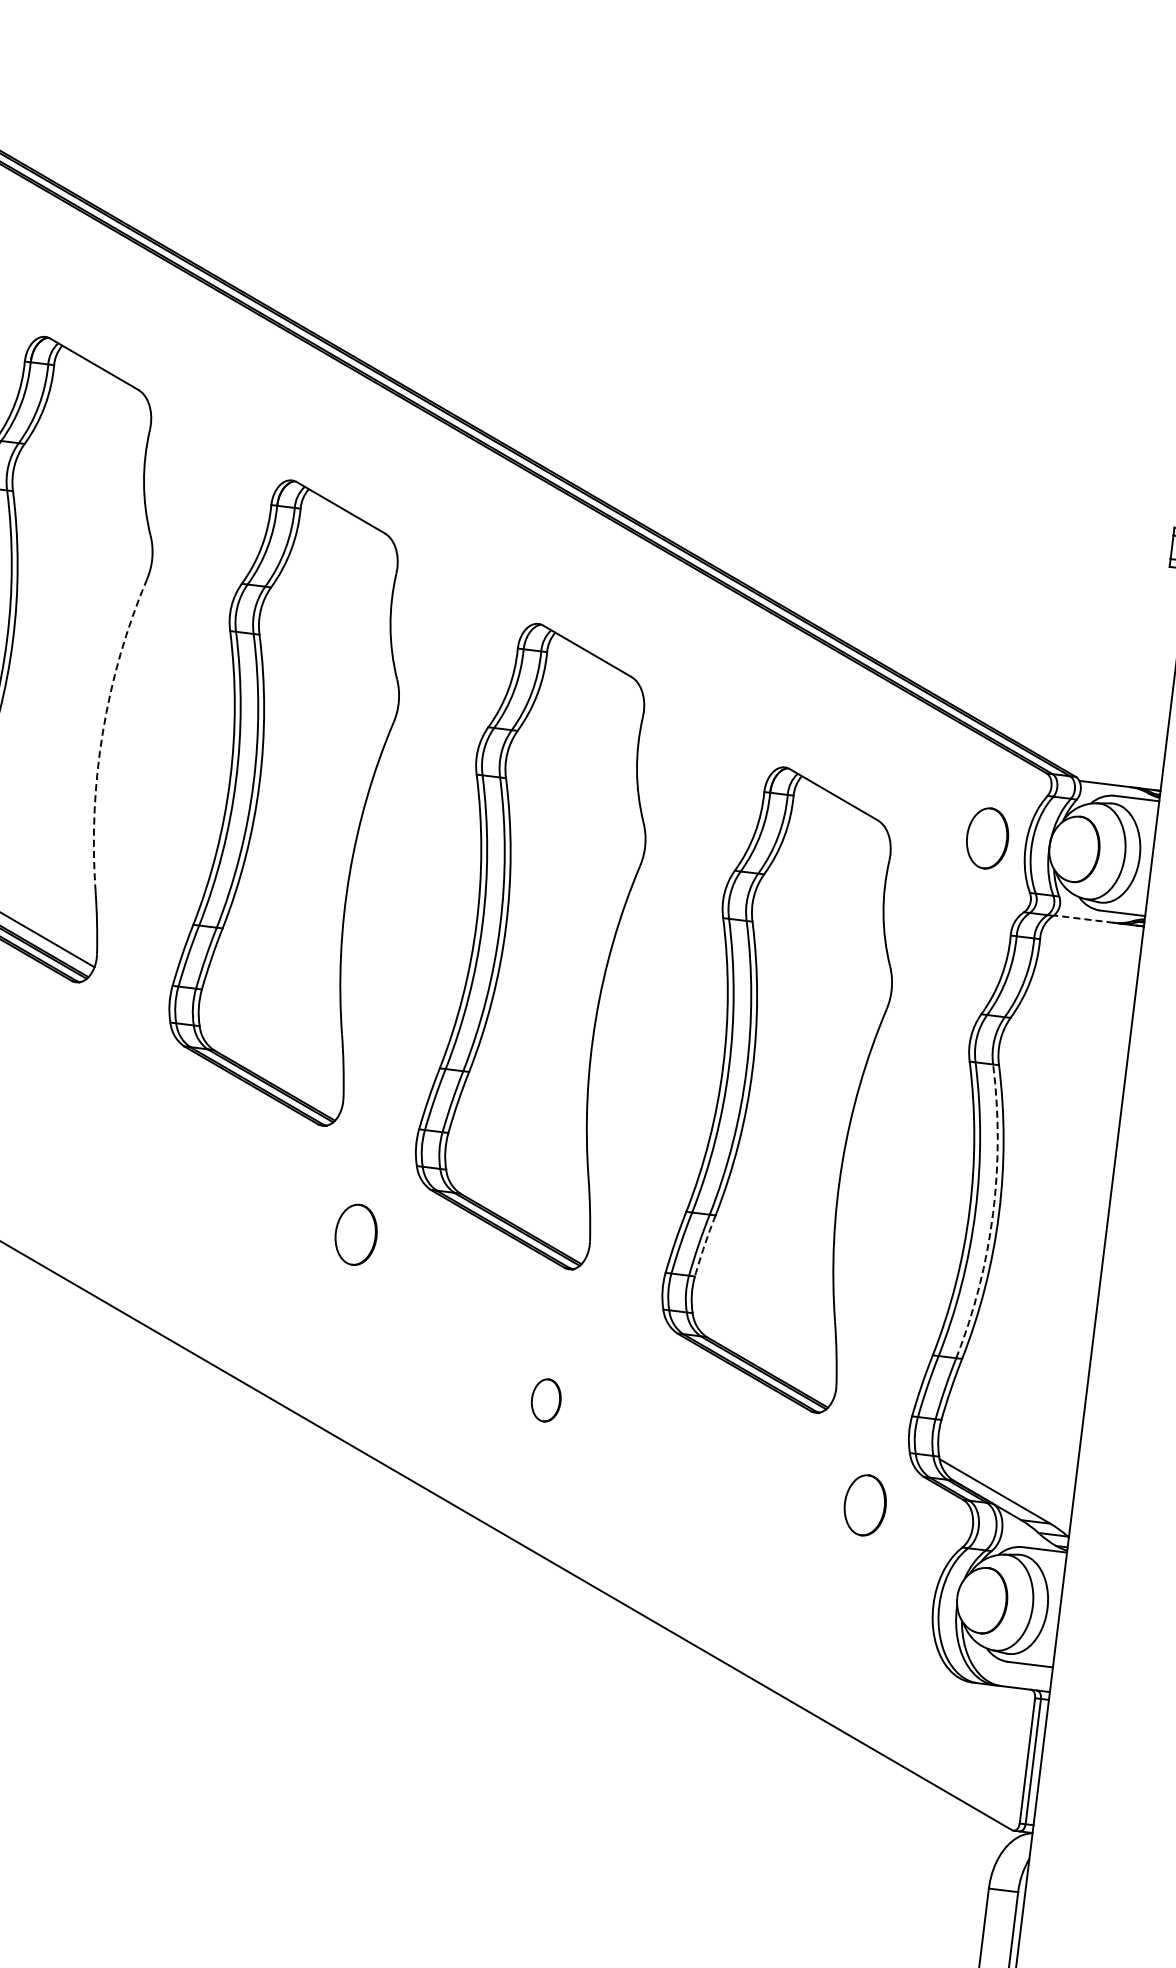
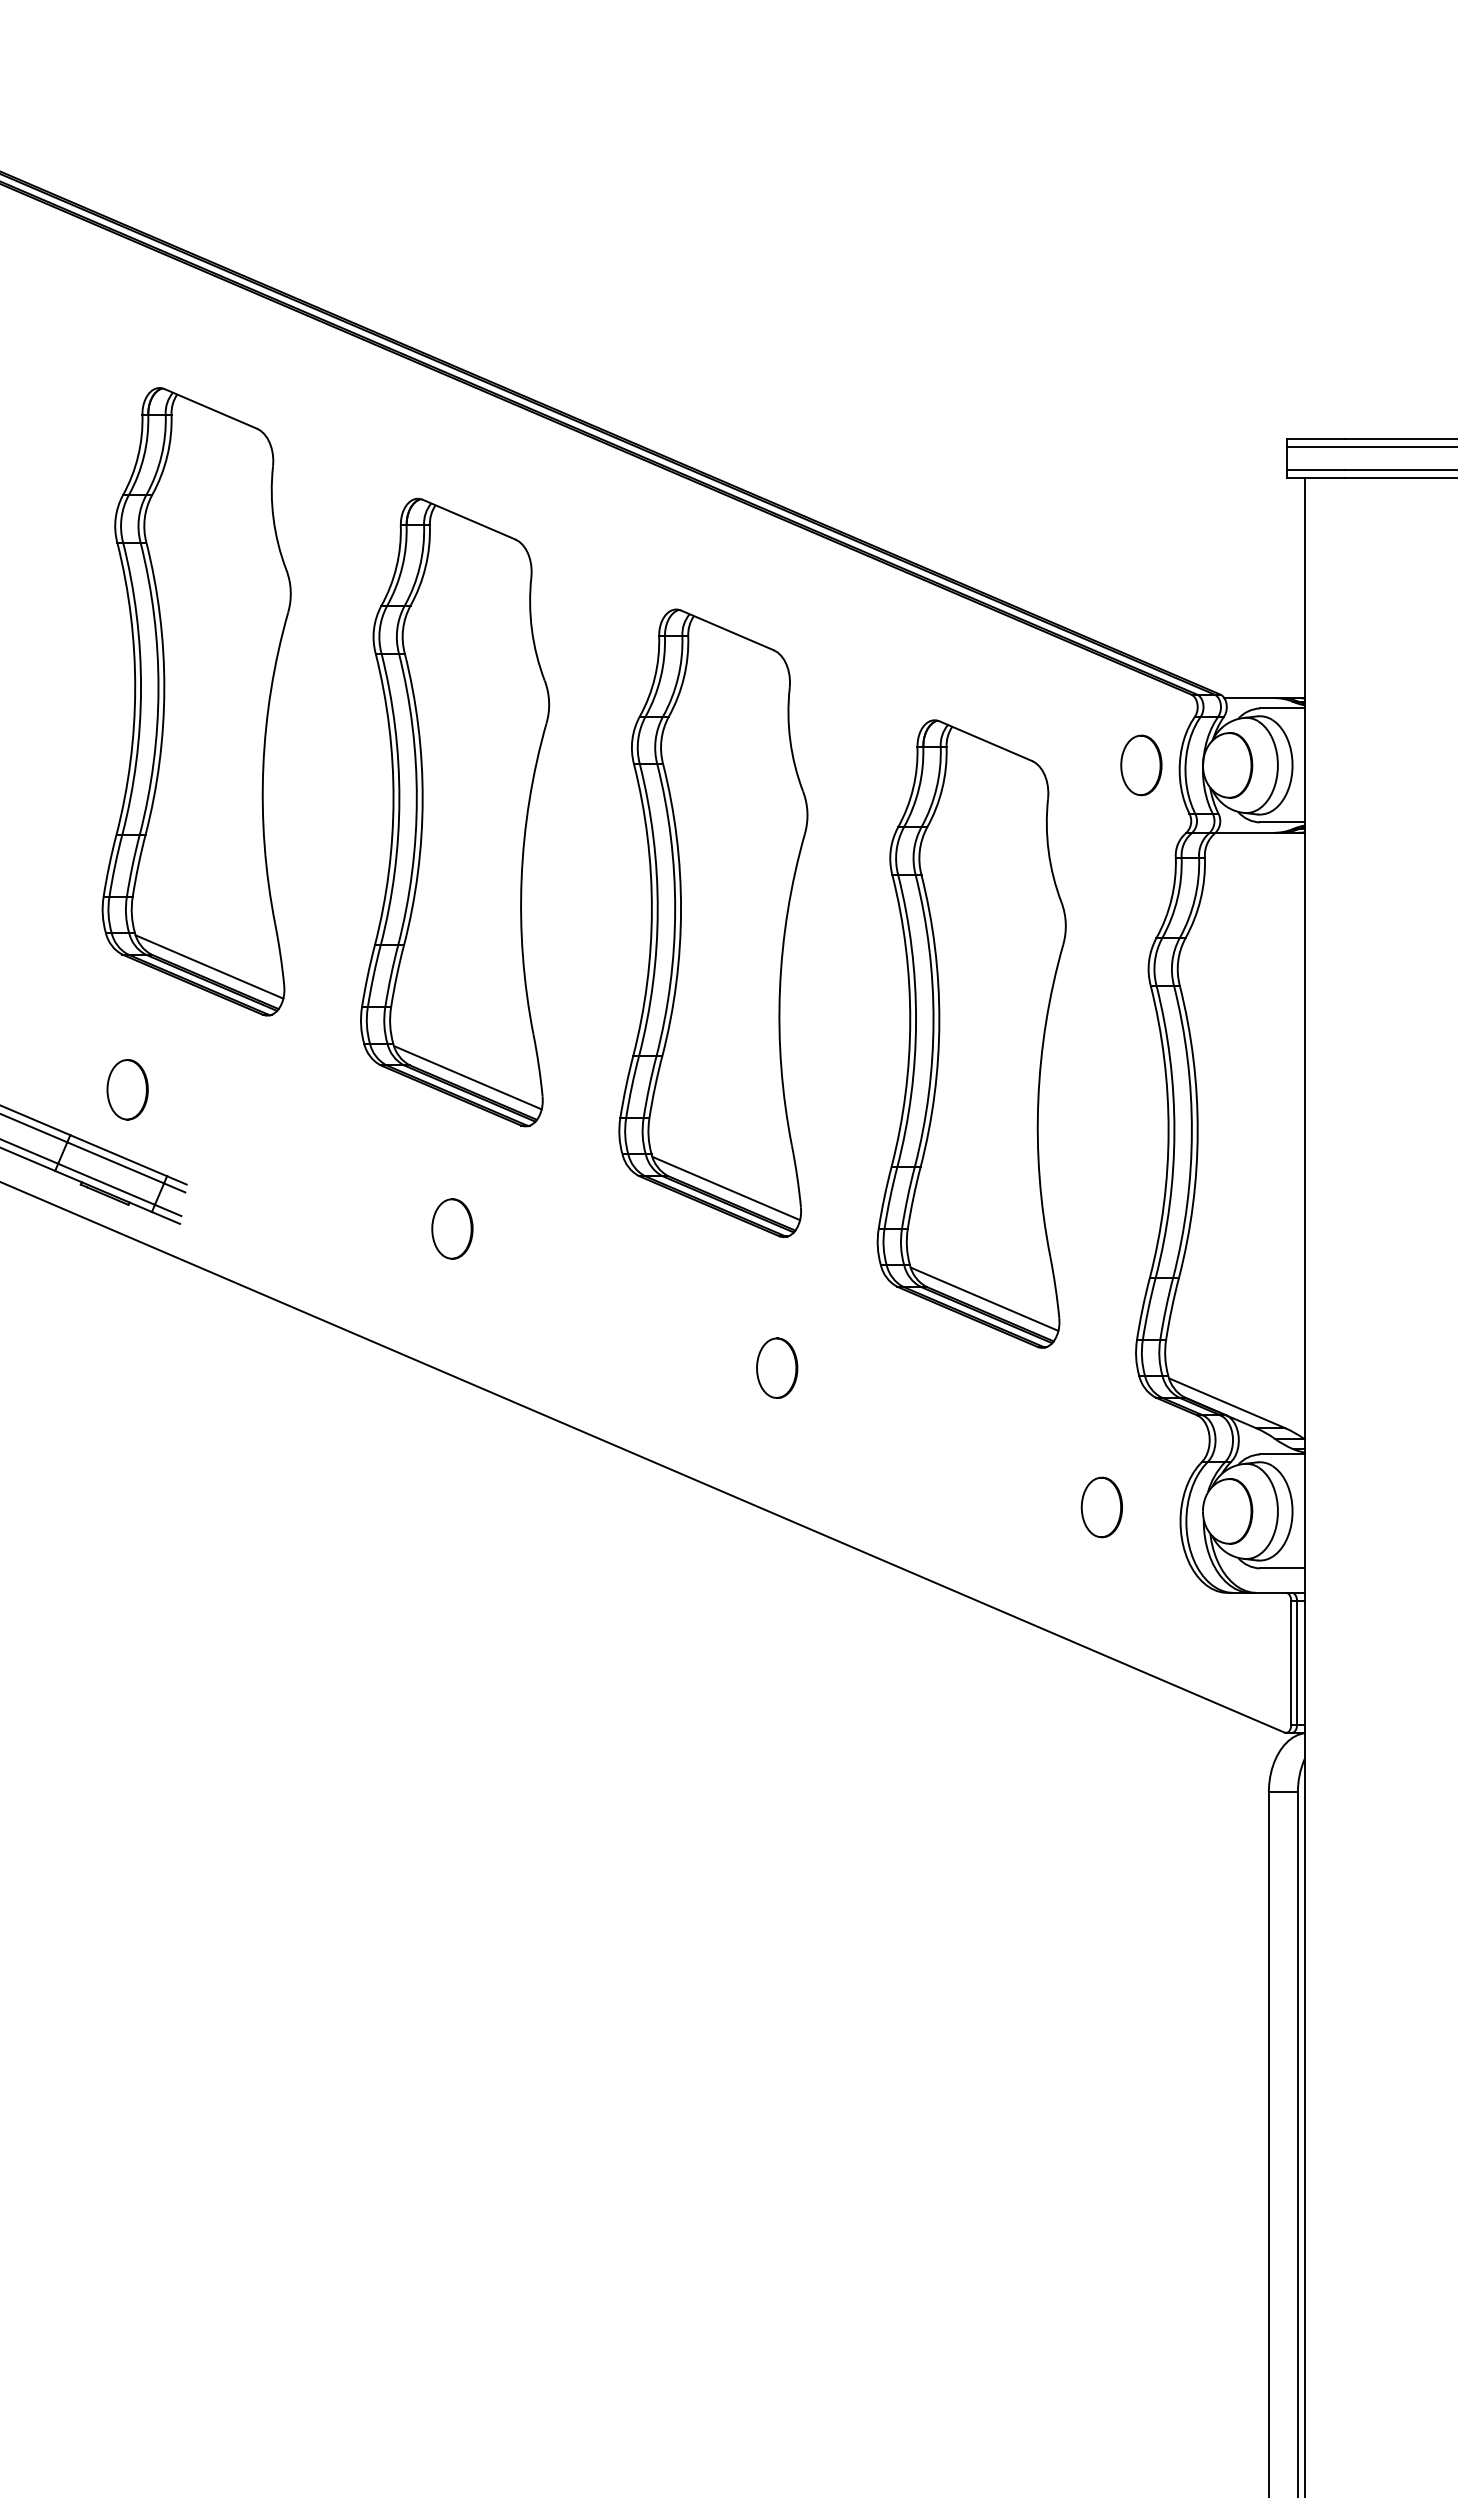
arc: (103, 731) -> (263, 767), dashed -> solid
line: (1084, 918) -> (1245, 832), dashed -> solid
line: (270, 1069) -> (467, 1077), added
line: (517, 1213) -> (726, 1188), added
arc: (992, 1213) -> (1191, 1131), dashed -> solid
part: (356, 1234) -> (452, 1228), moved
arc: (704, 1245) -> (913, 1197), dashed -> solid
line: (763, 1355) -> (984, 1298), added
part: (546, 1399) -> (777, 1367), size x1.43
part: (864, 1505) -> (1101, 1507), moved

